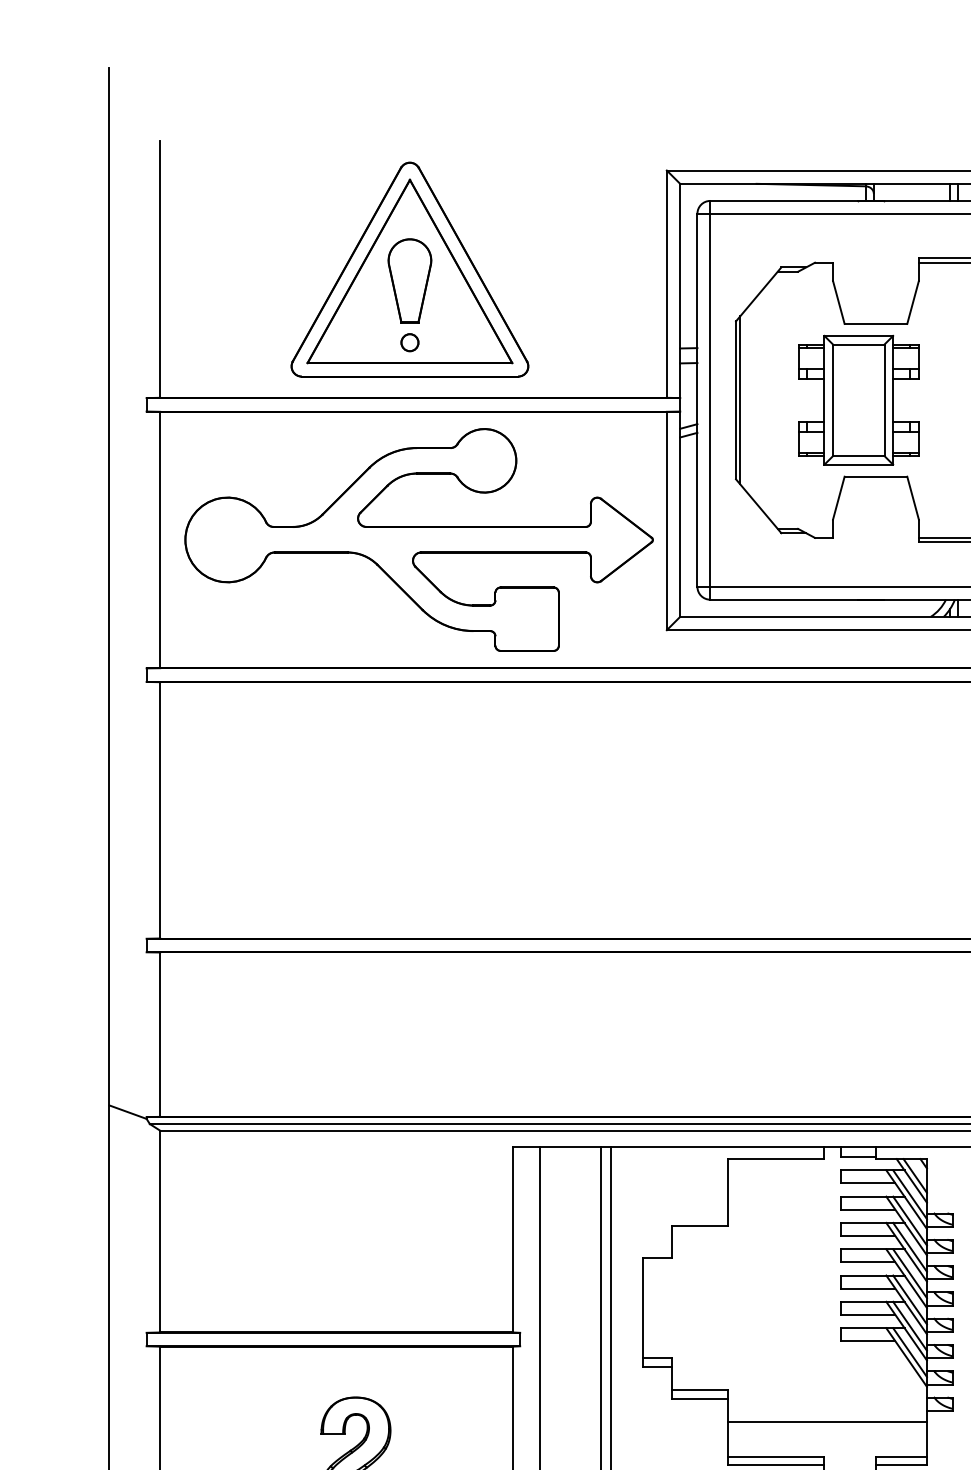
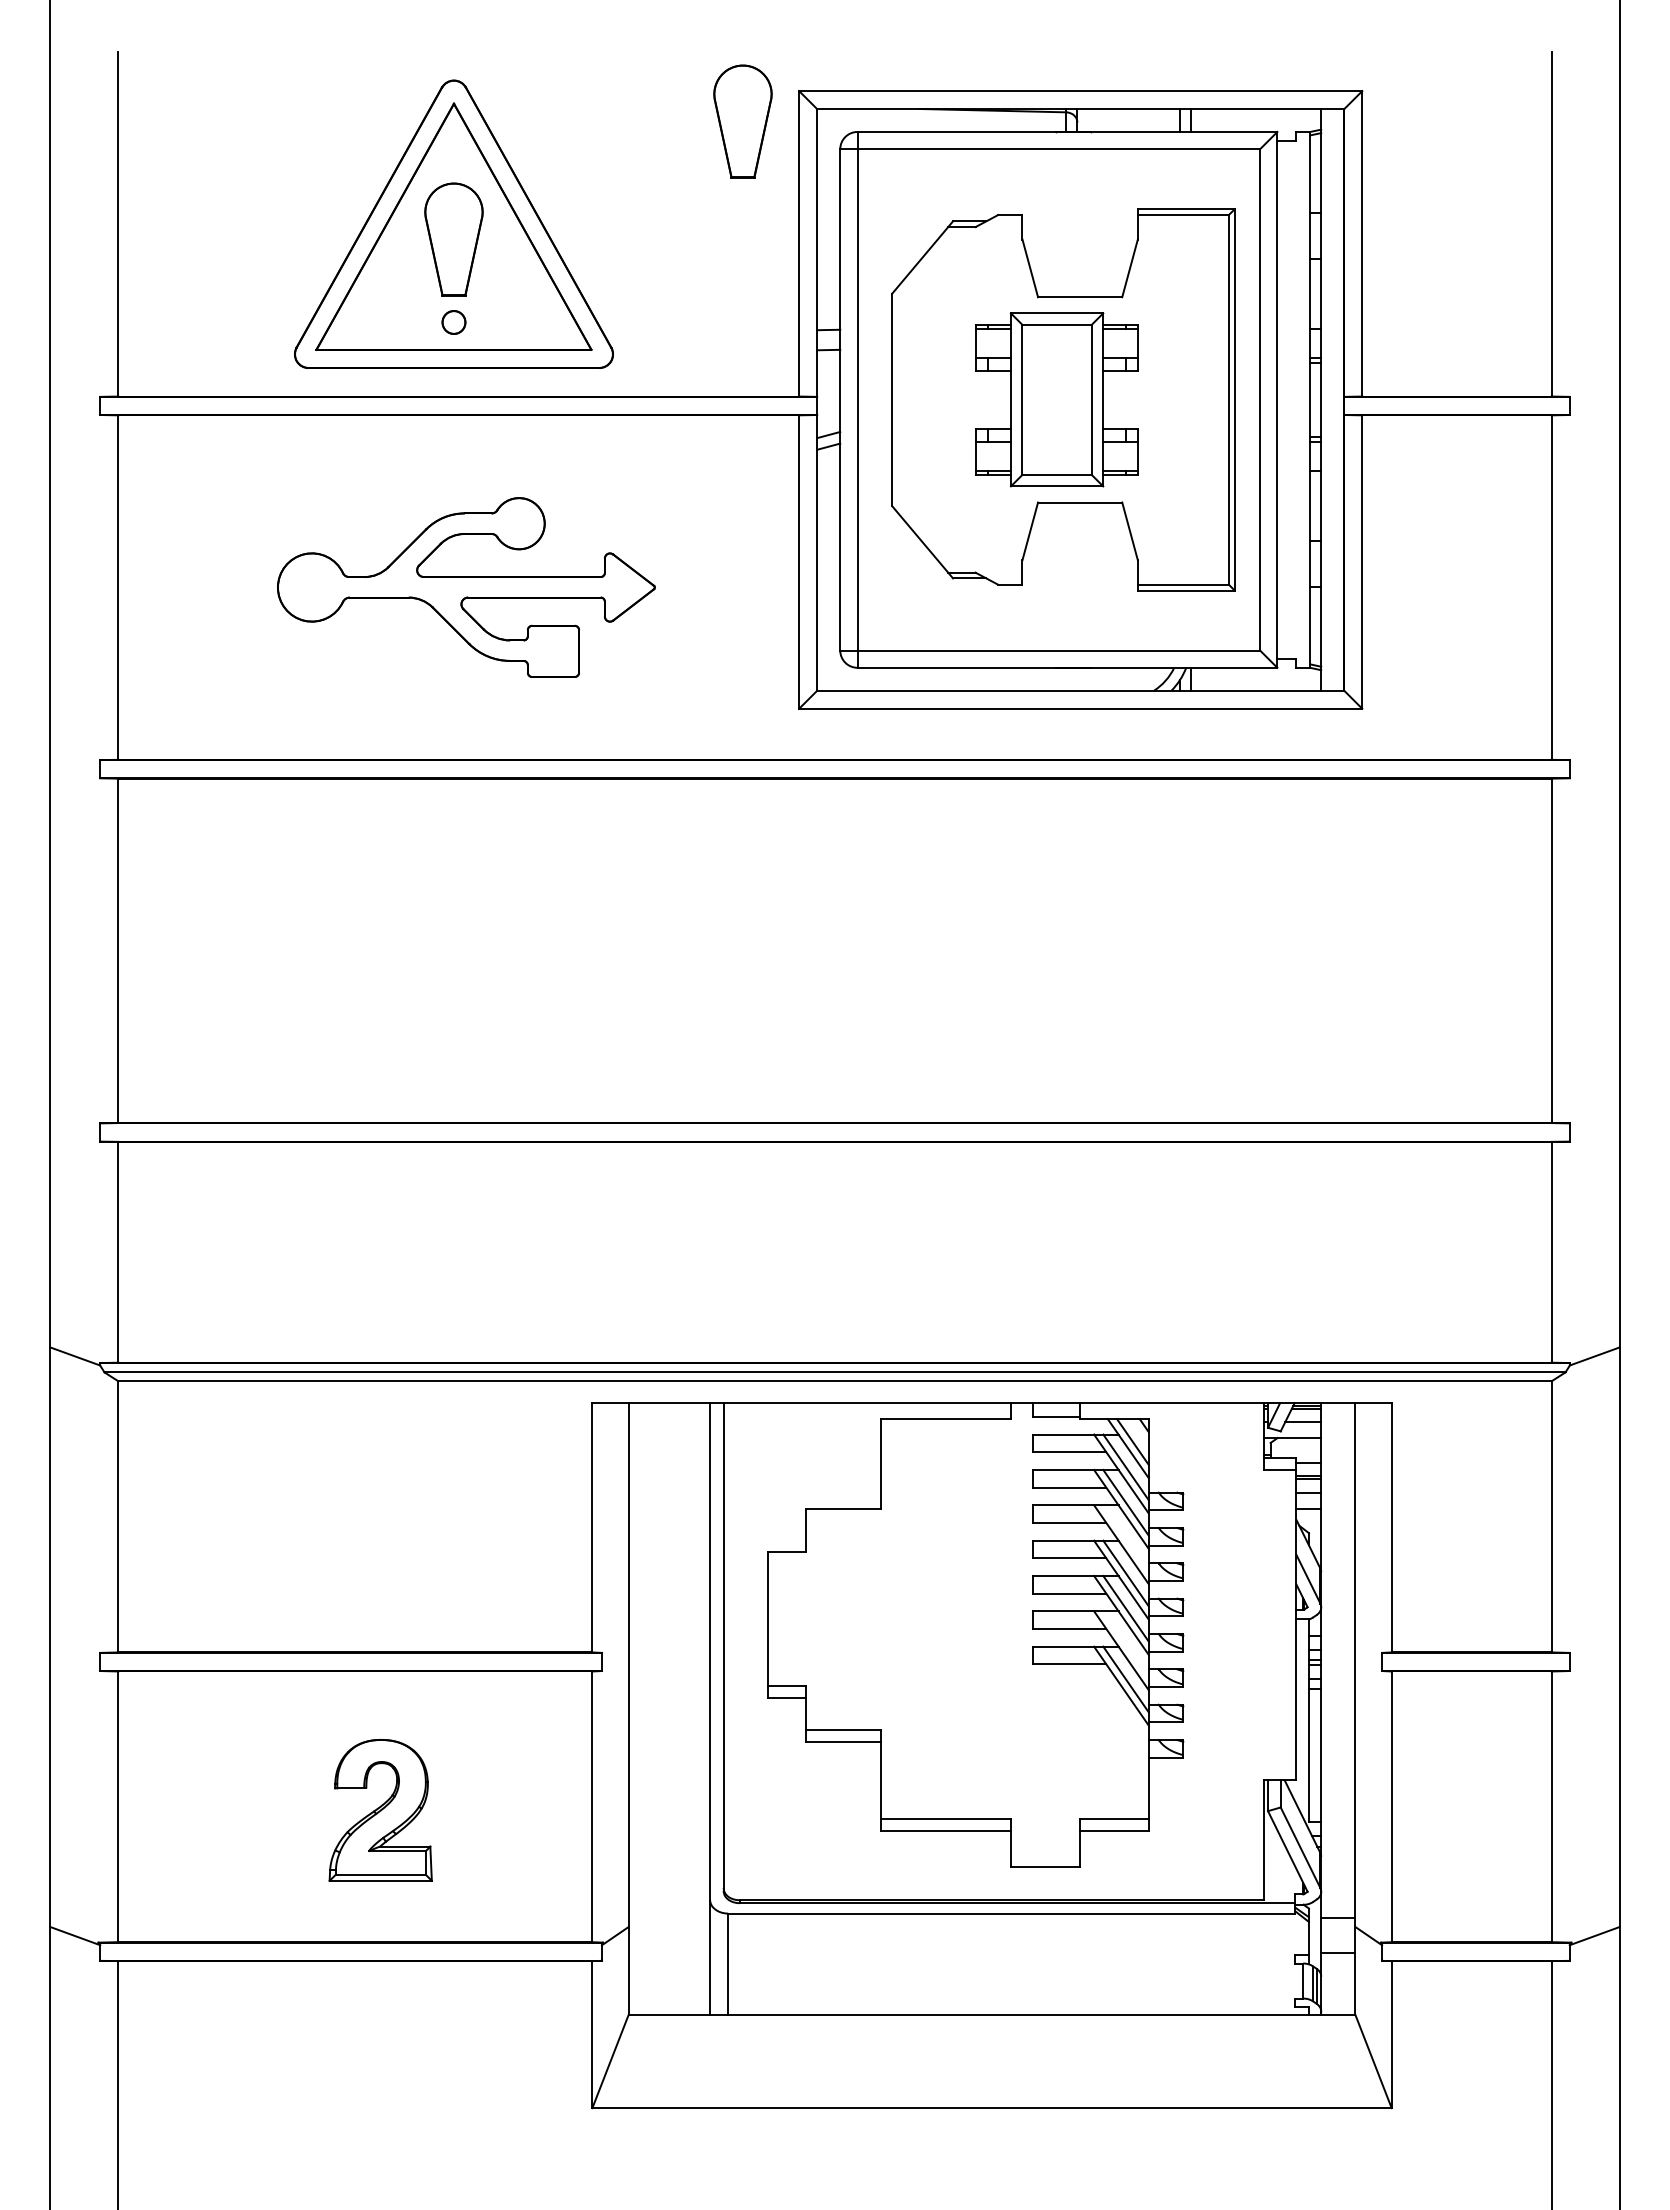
part: (624, 193) -> (742, 121), added
line: (740, 400) -> (897, 399), removed
part: (419, 539) -> (466, 587), size x0.6
line: (909, 1246) -> (1125, 1537), removed
line: (909, 1325) -> (1125, 1643), removed
line: (827, 1421) -> (1014, 1772), removed

